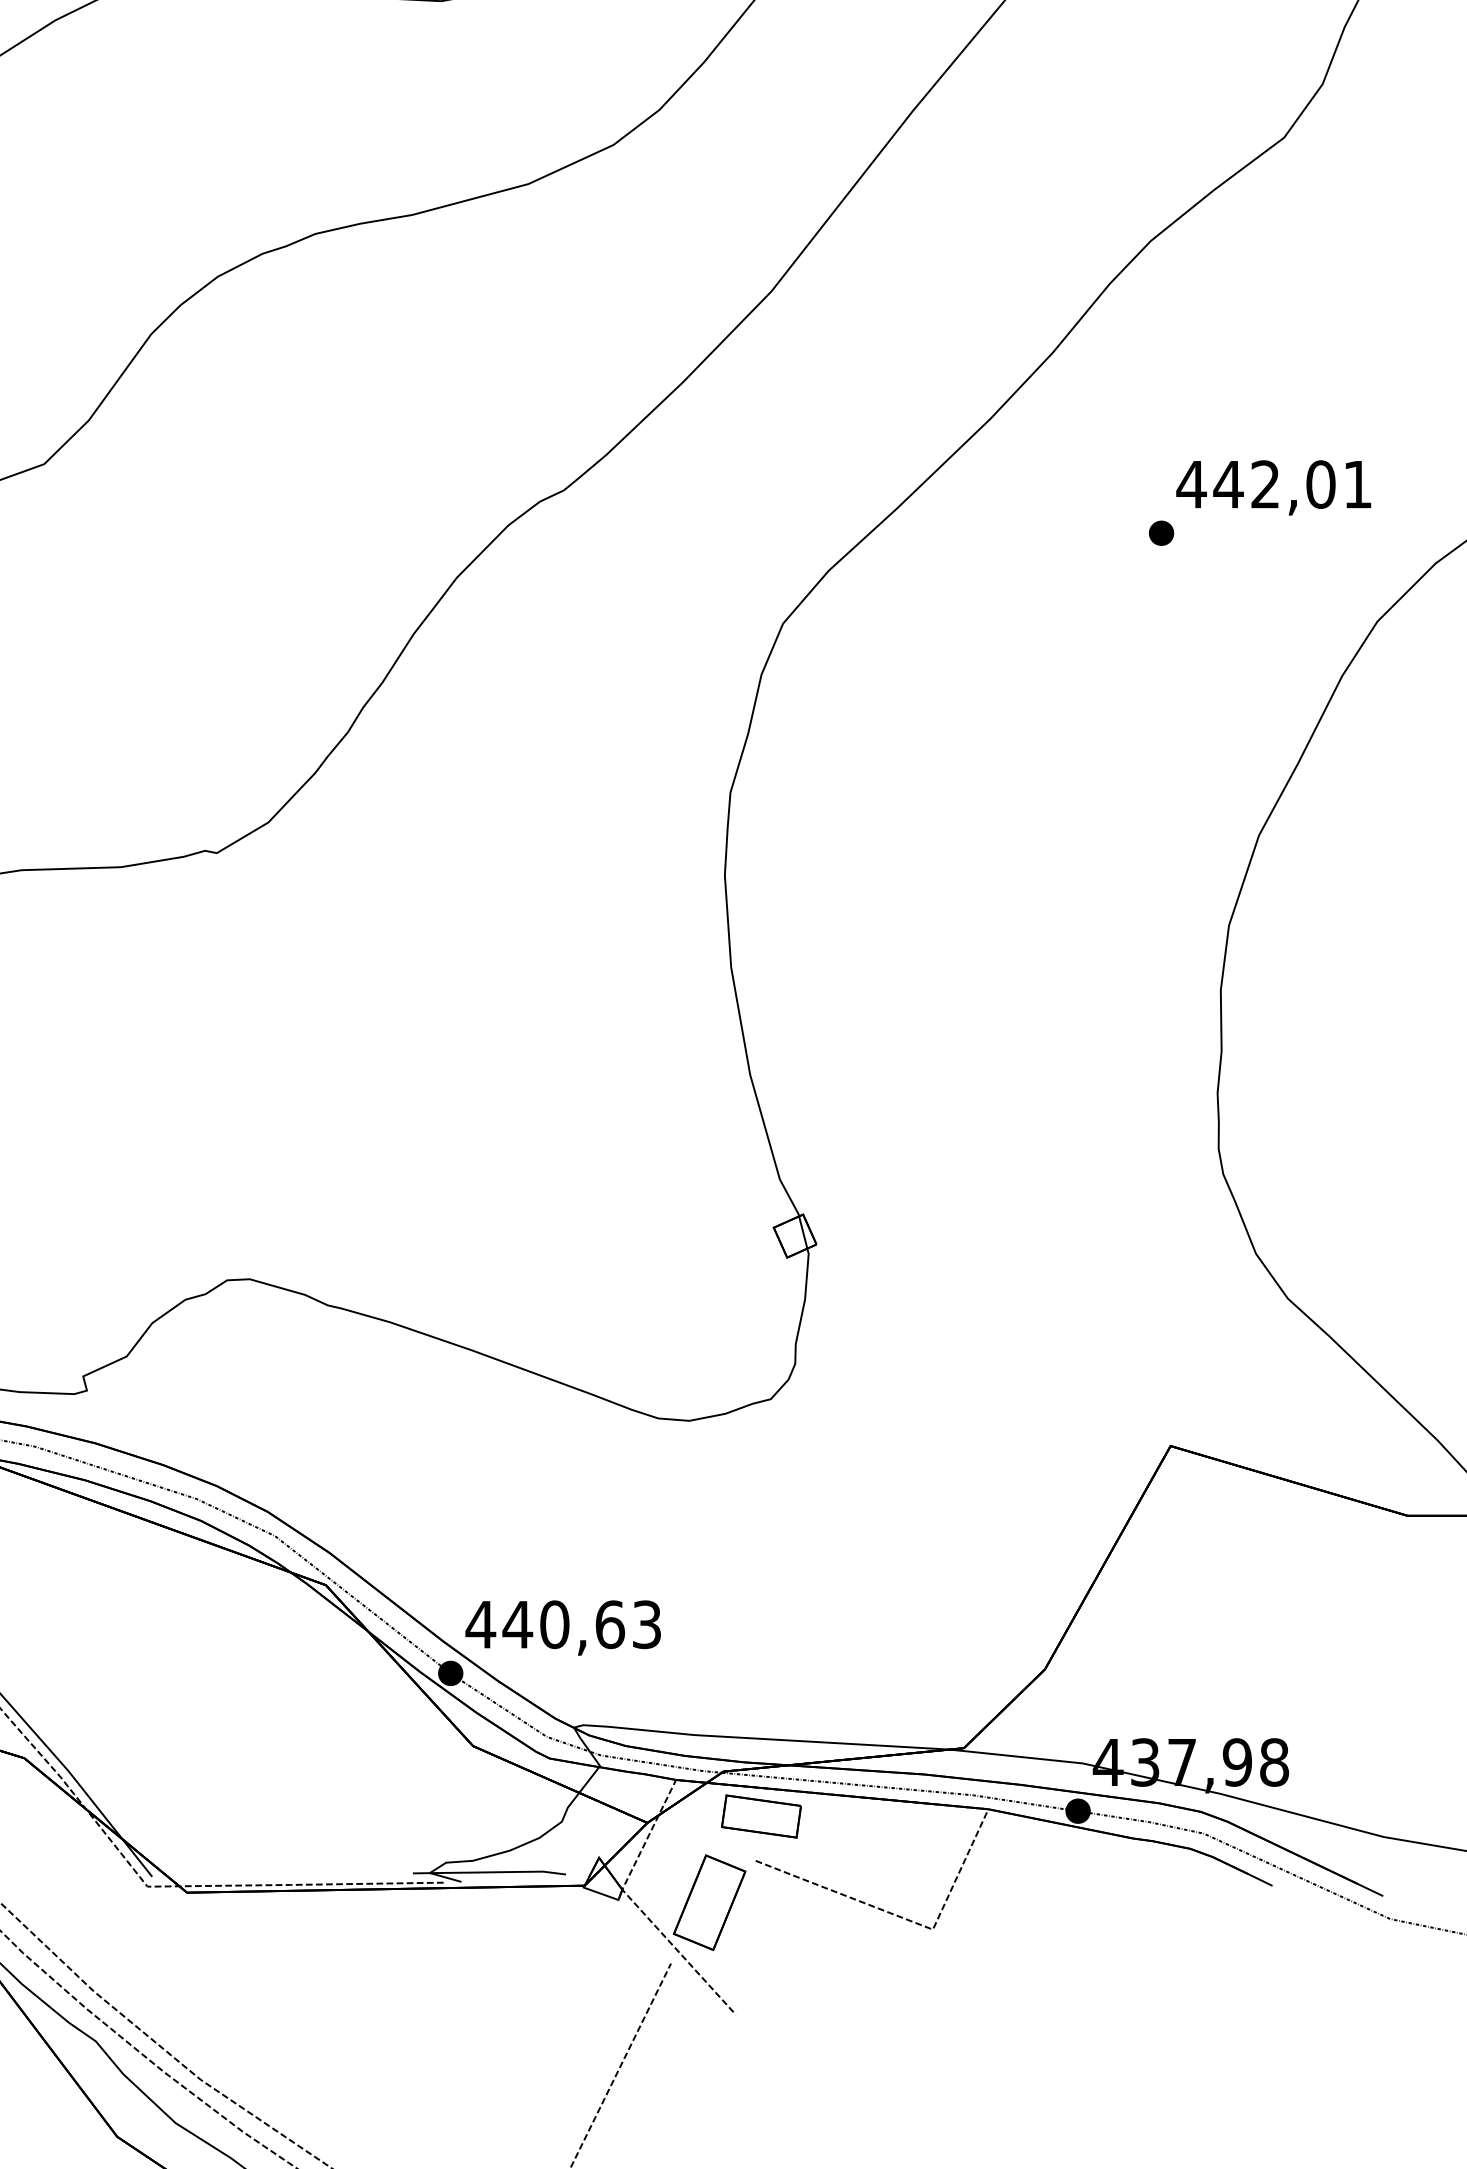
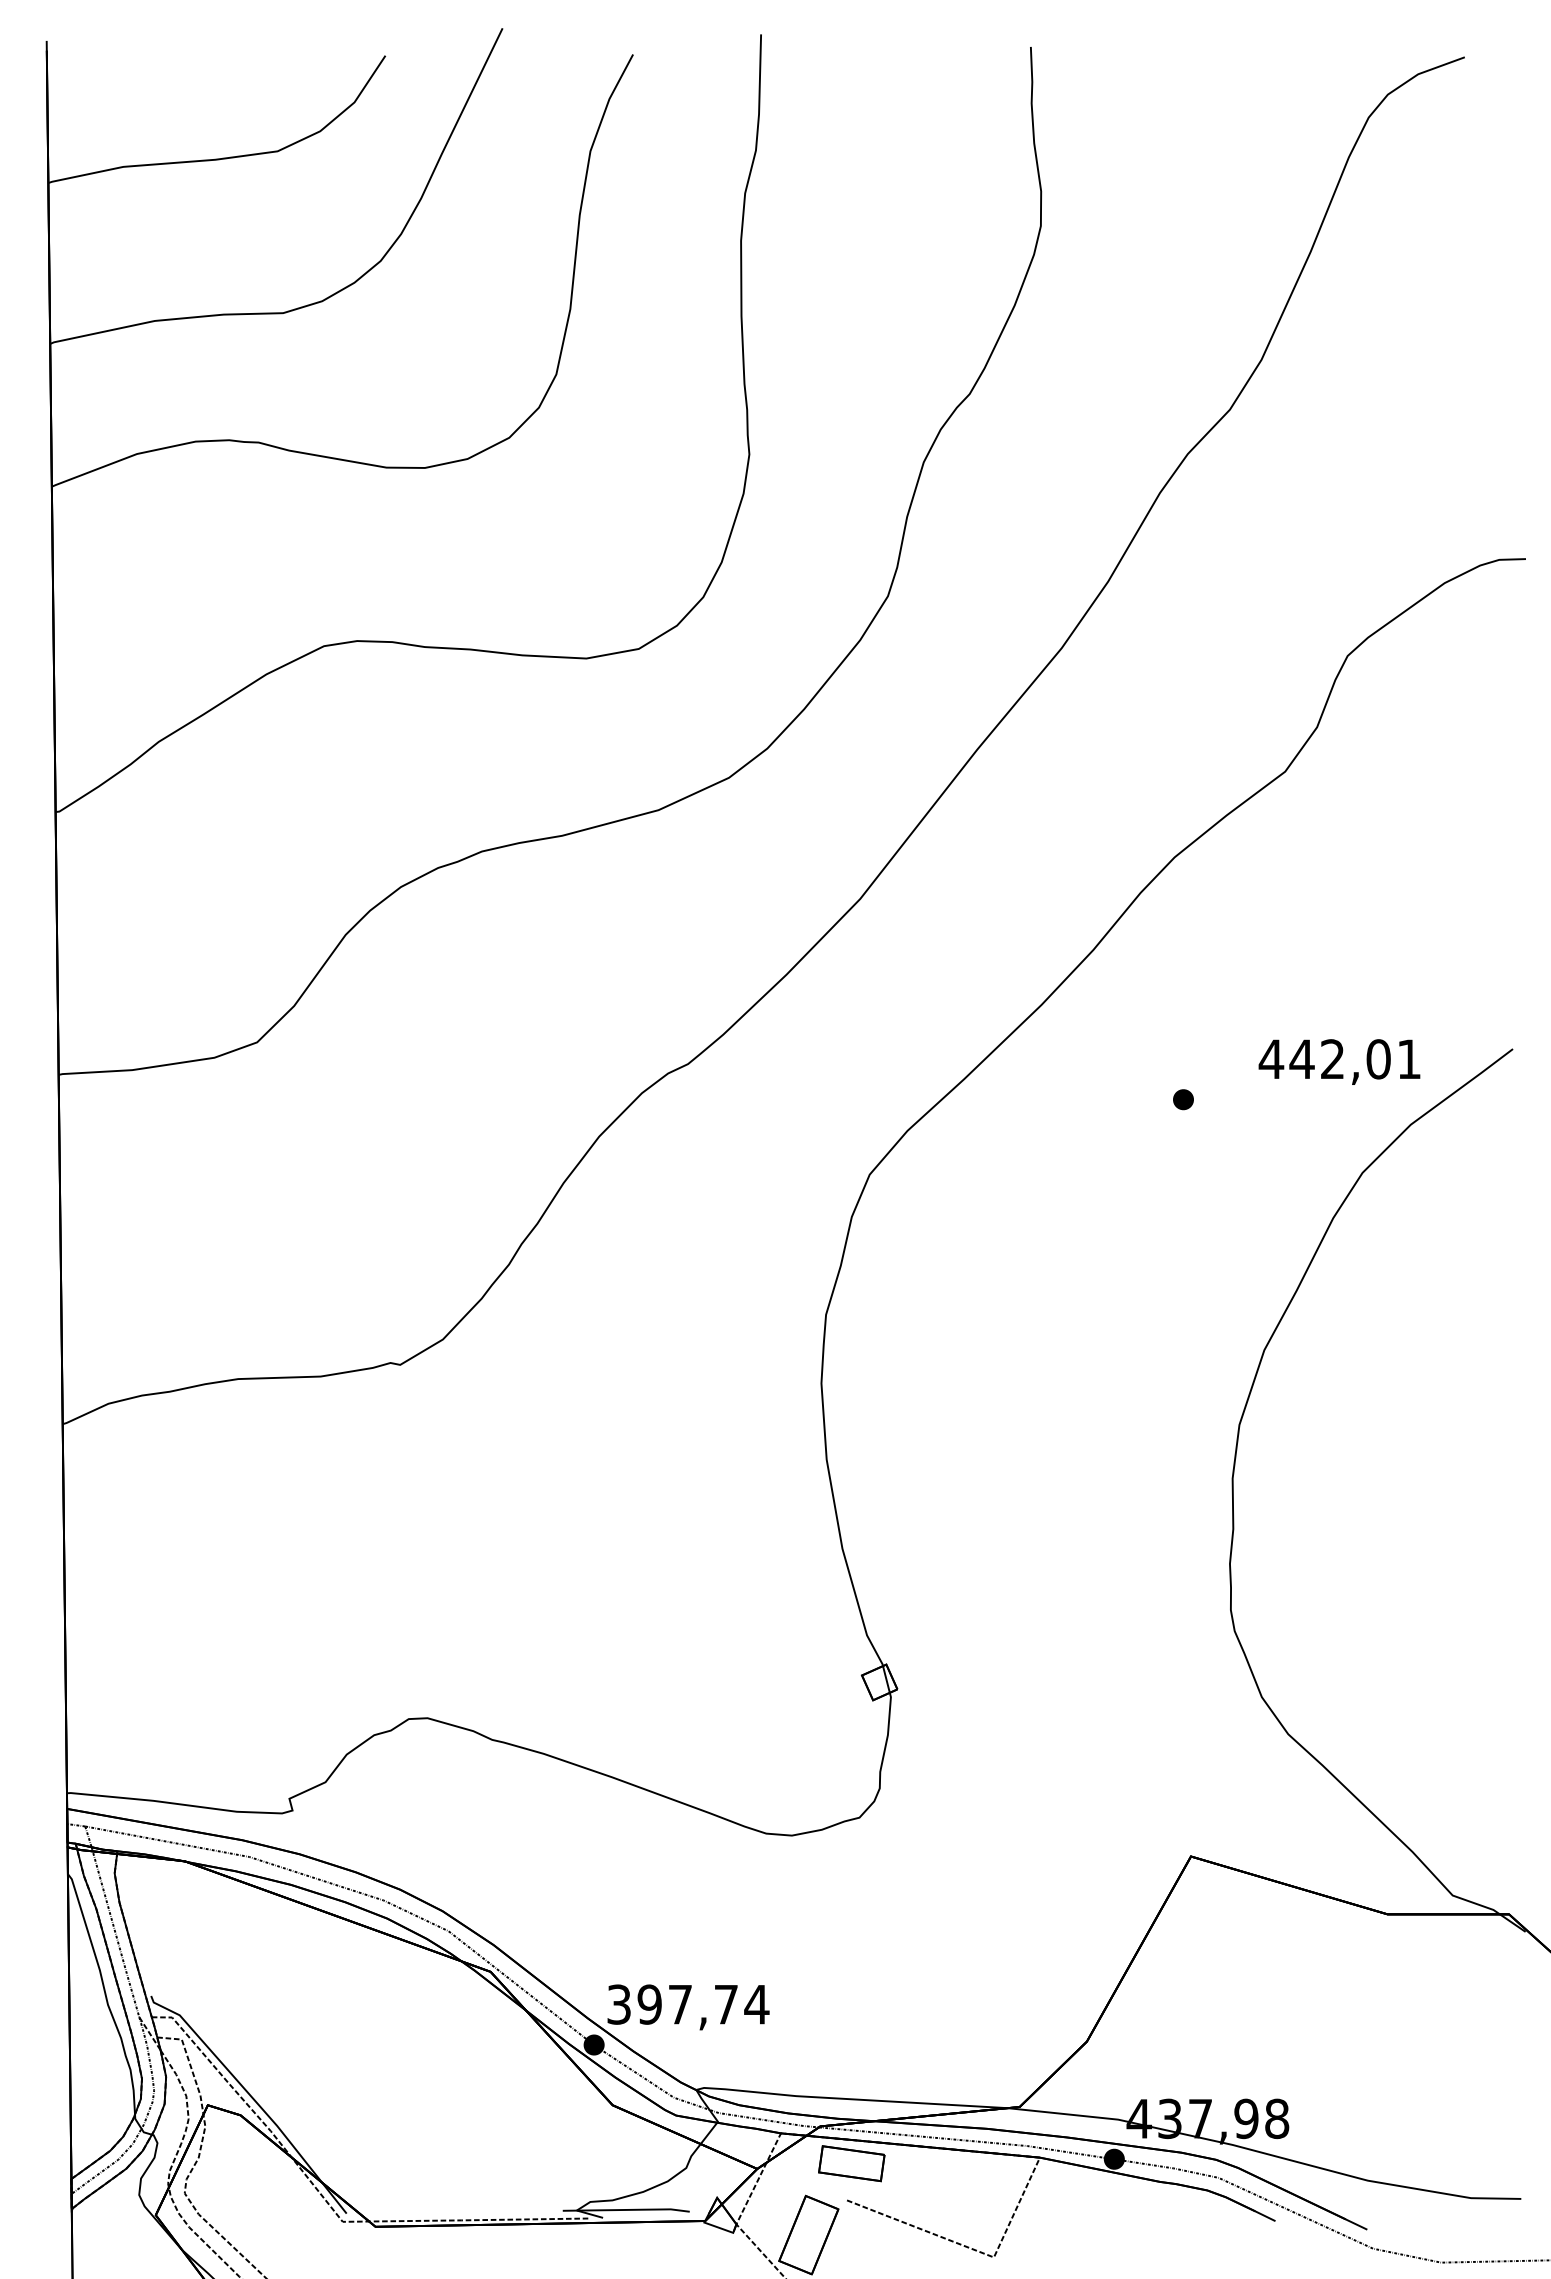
text: (1273, 487) -> (1339, 1061), moved
text: (563, 1624) -> (687, 2004), 440,63 -> 397,74

